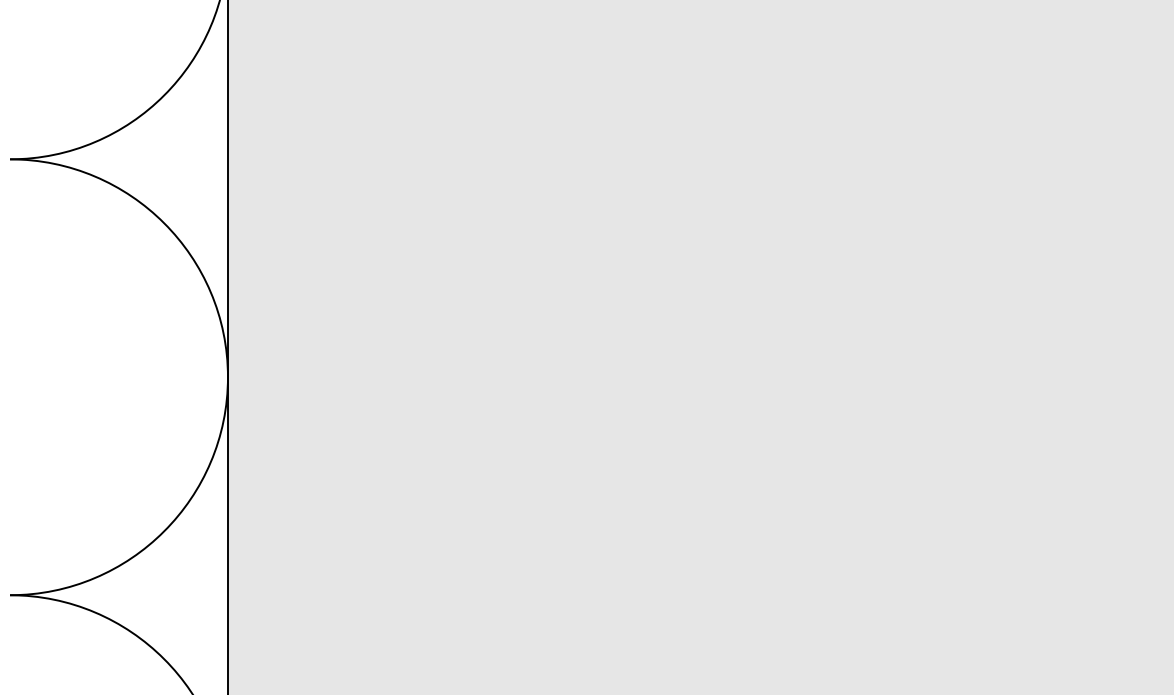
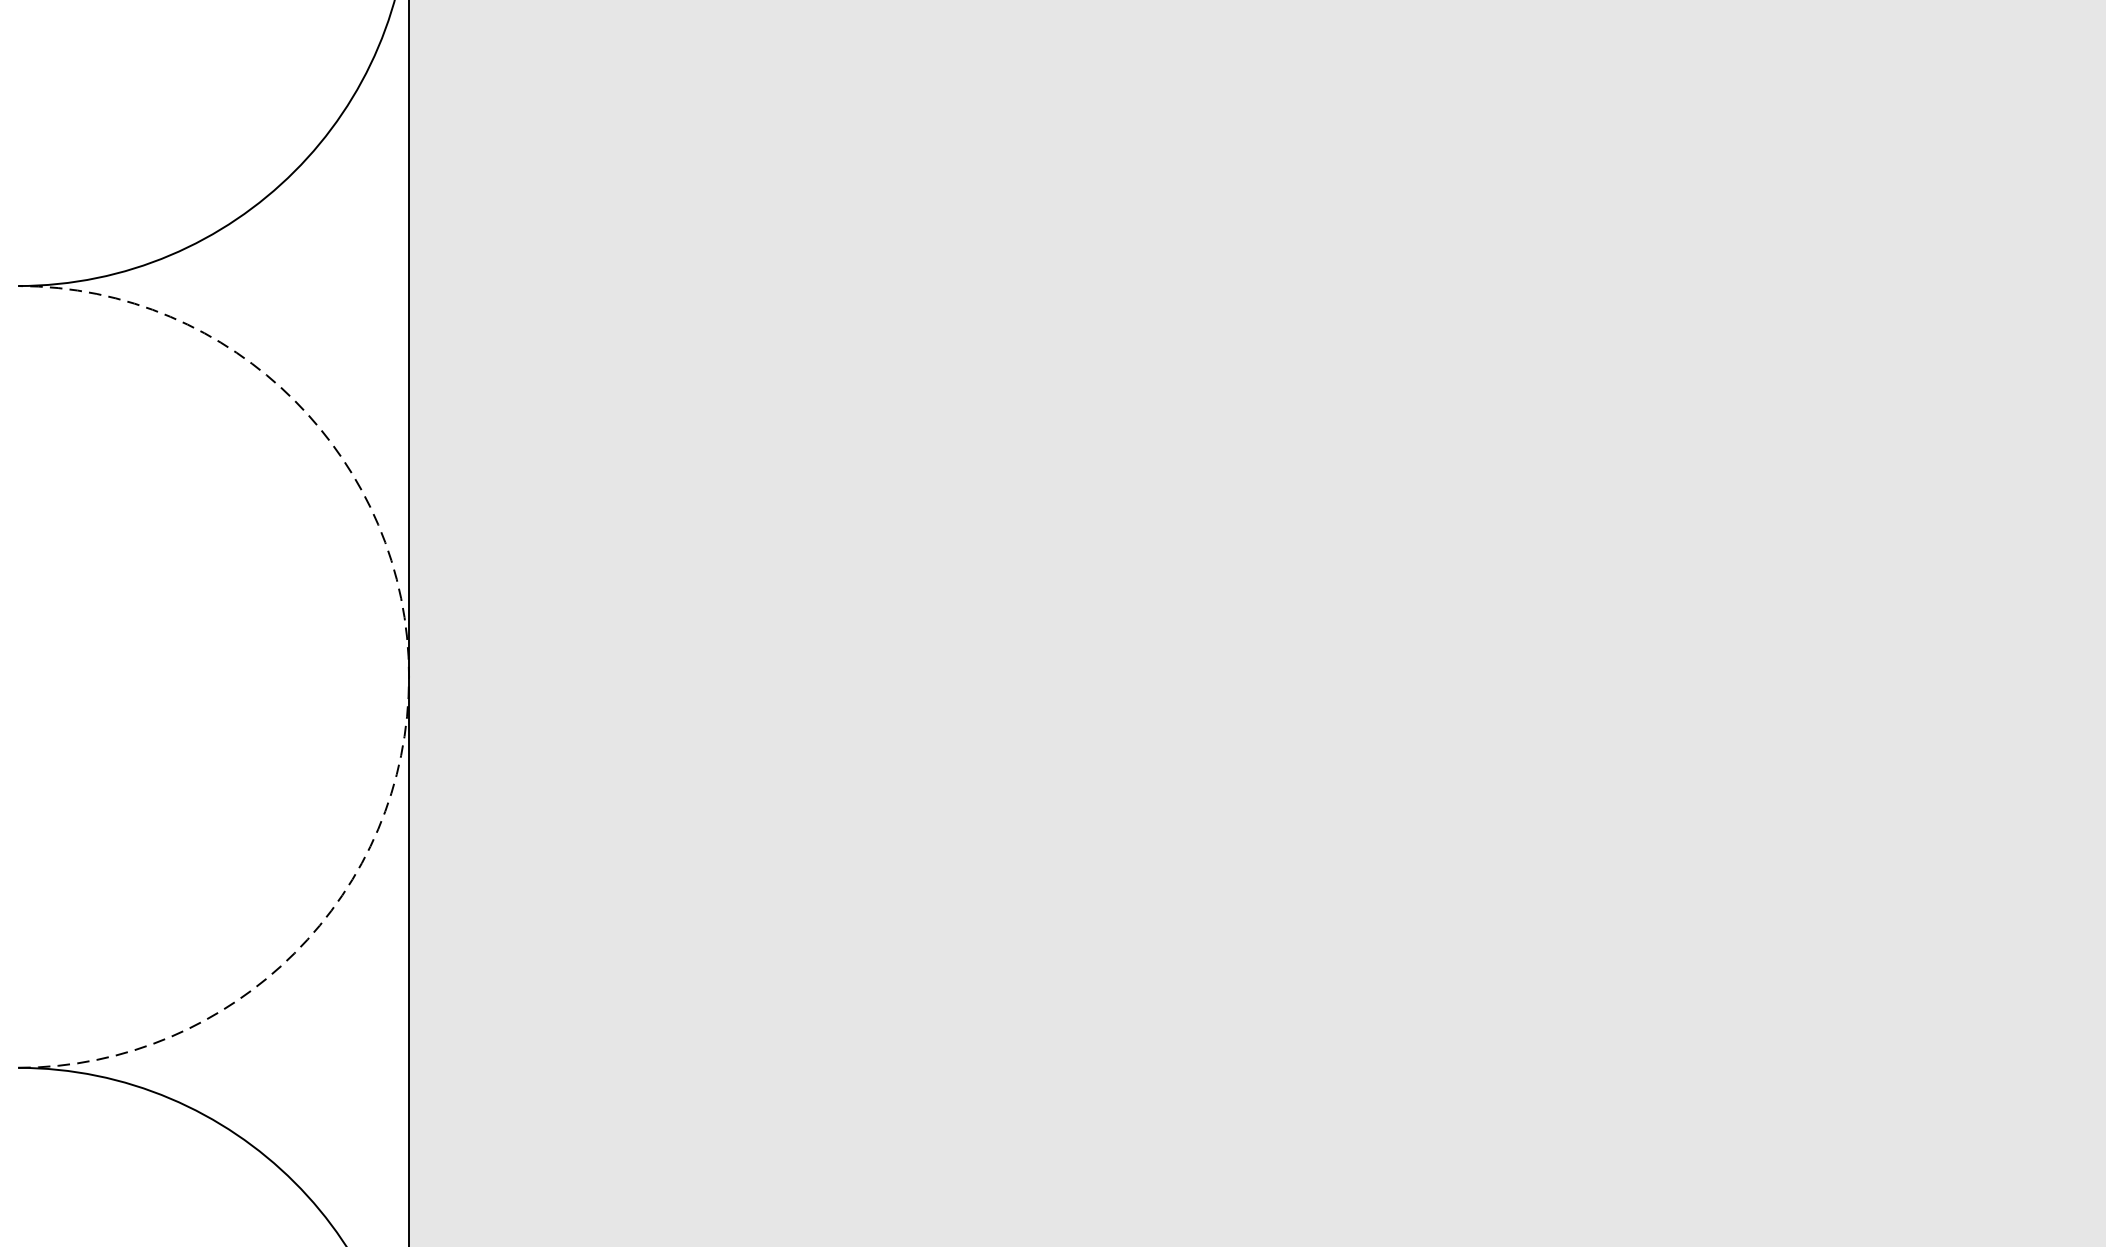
arc: (227, 377) -> (408, 677), solid -> dashed

